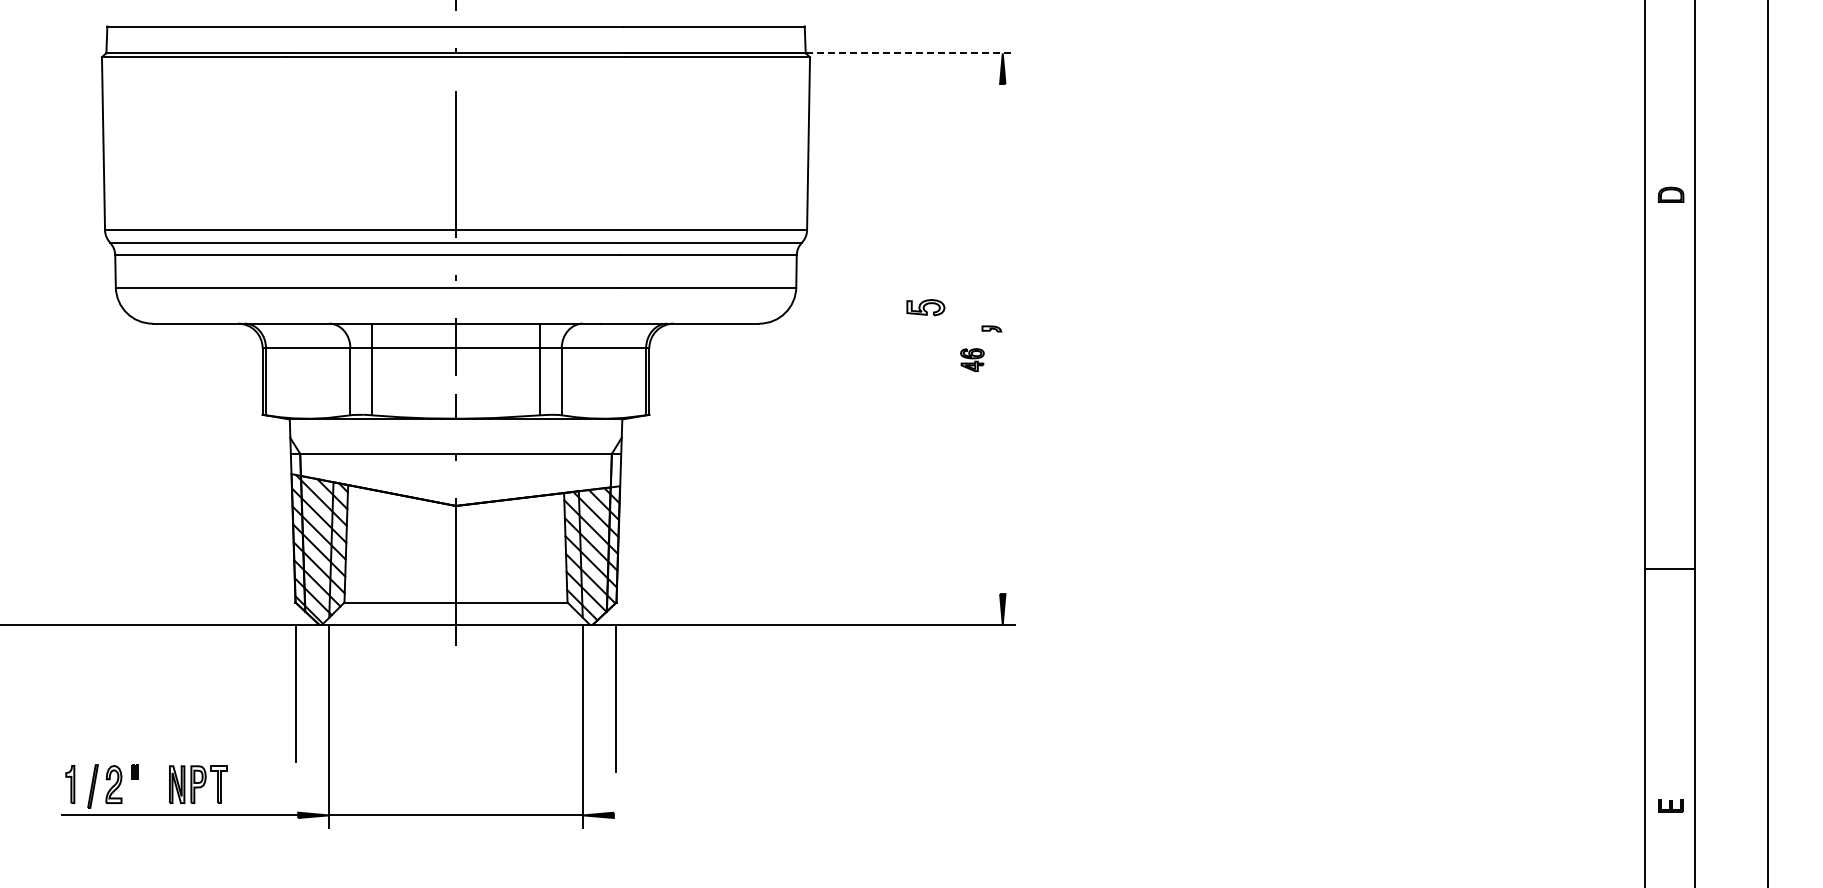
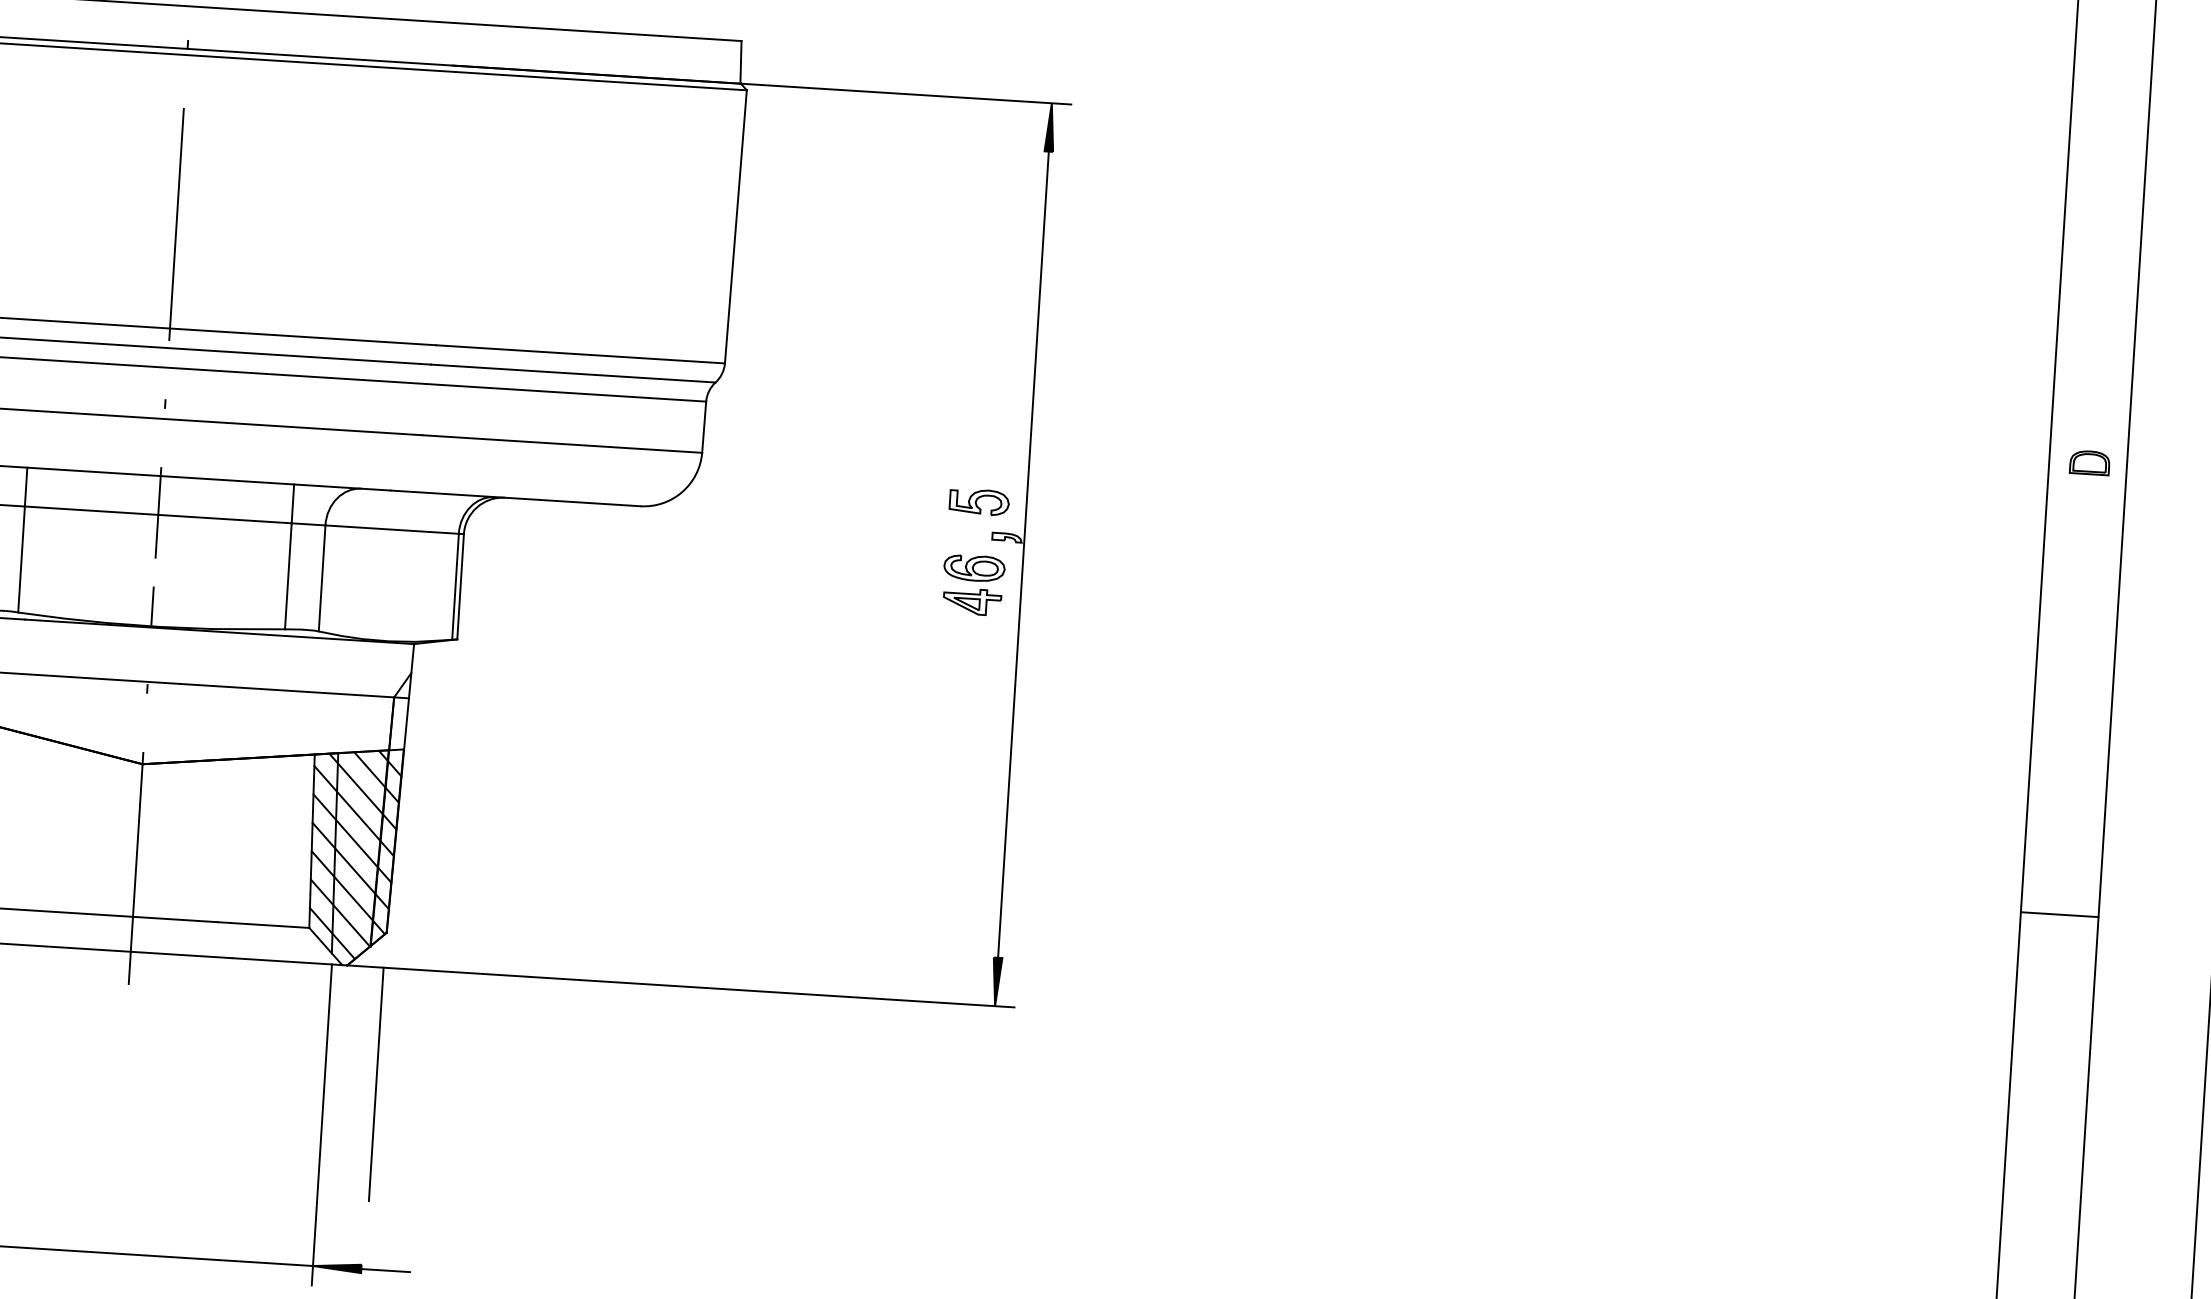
line: (911, 53) -> (907, 94), dashed -> solid
part: (1671, 194) -> (2090, 462), moved
part: (925, 307) -> (978, 501), moved
line: (1002, 339) -> (1022, 555), added
part: (972, 359) -> (973, 584), size x1.67
line: (1669, 568) -> (2058, 914), moved
line: (628, 815) -> (384, 1270), added

